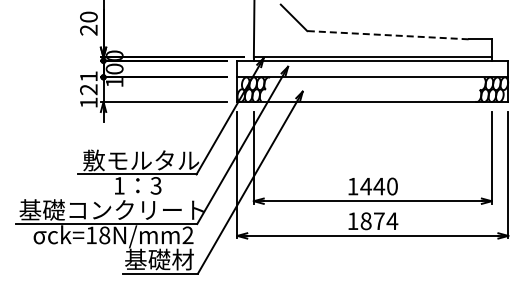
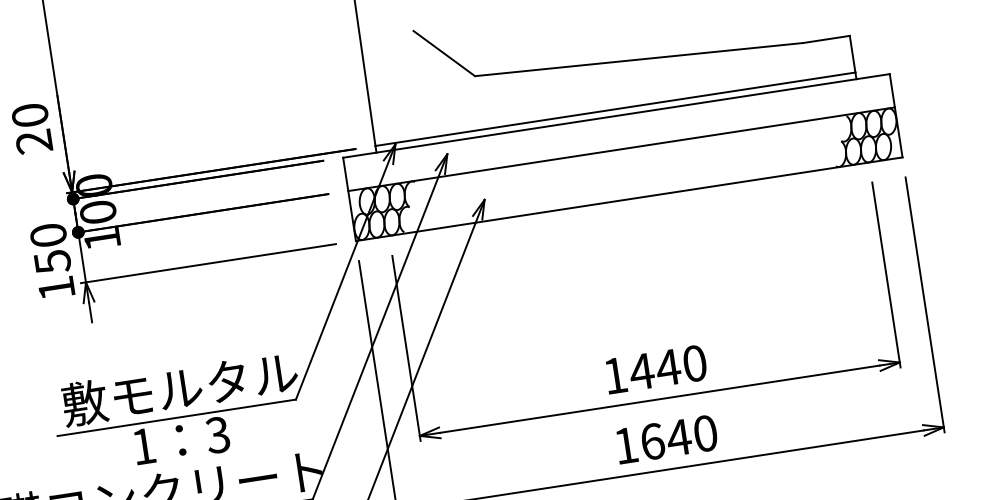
line: (387, 35) -> (638, 60), dashed -> solid
text: (88, 83) -> (49, 249), 121 -> 150
text: (379, 221) -> (679, 438), 1874 -> 1640

